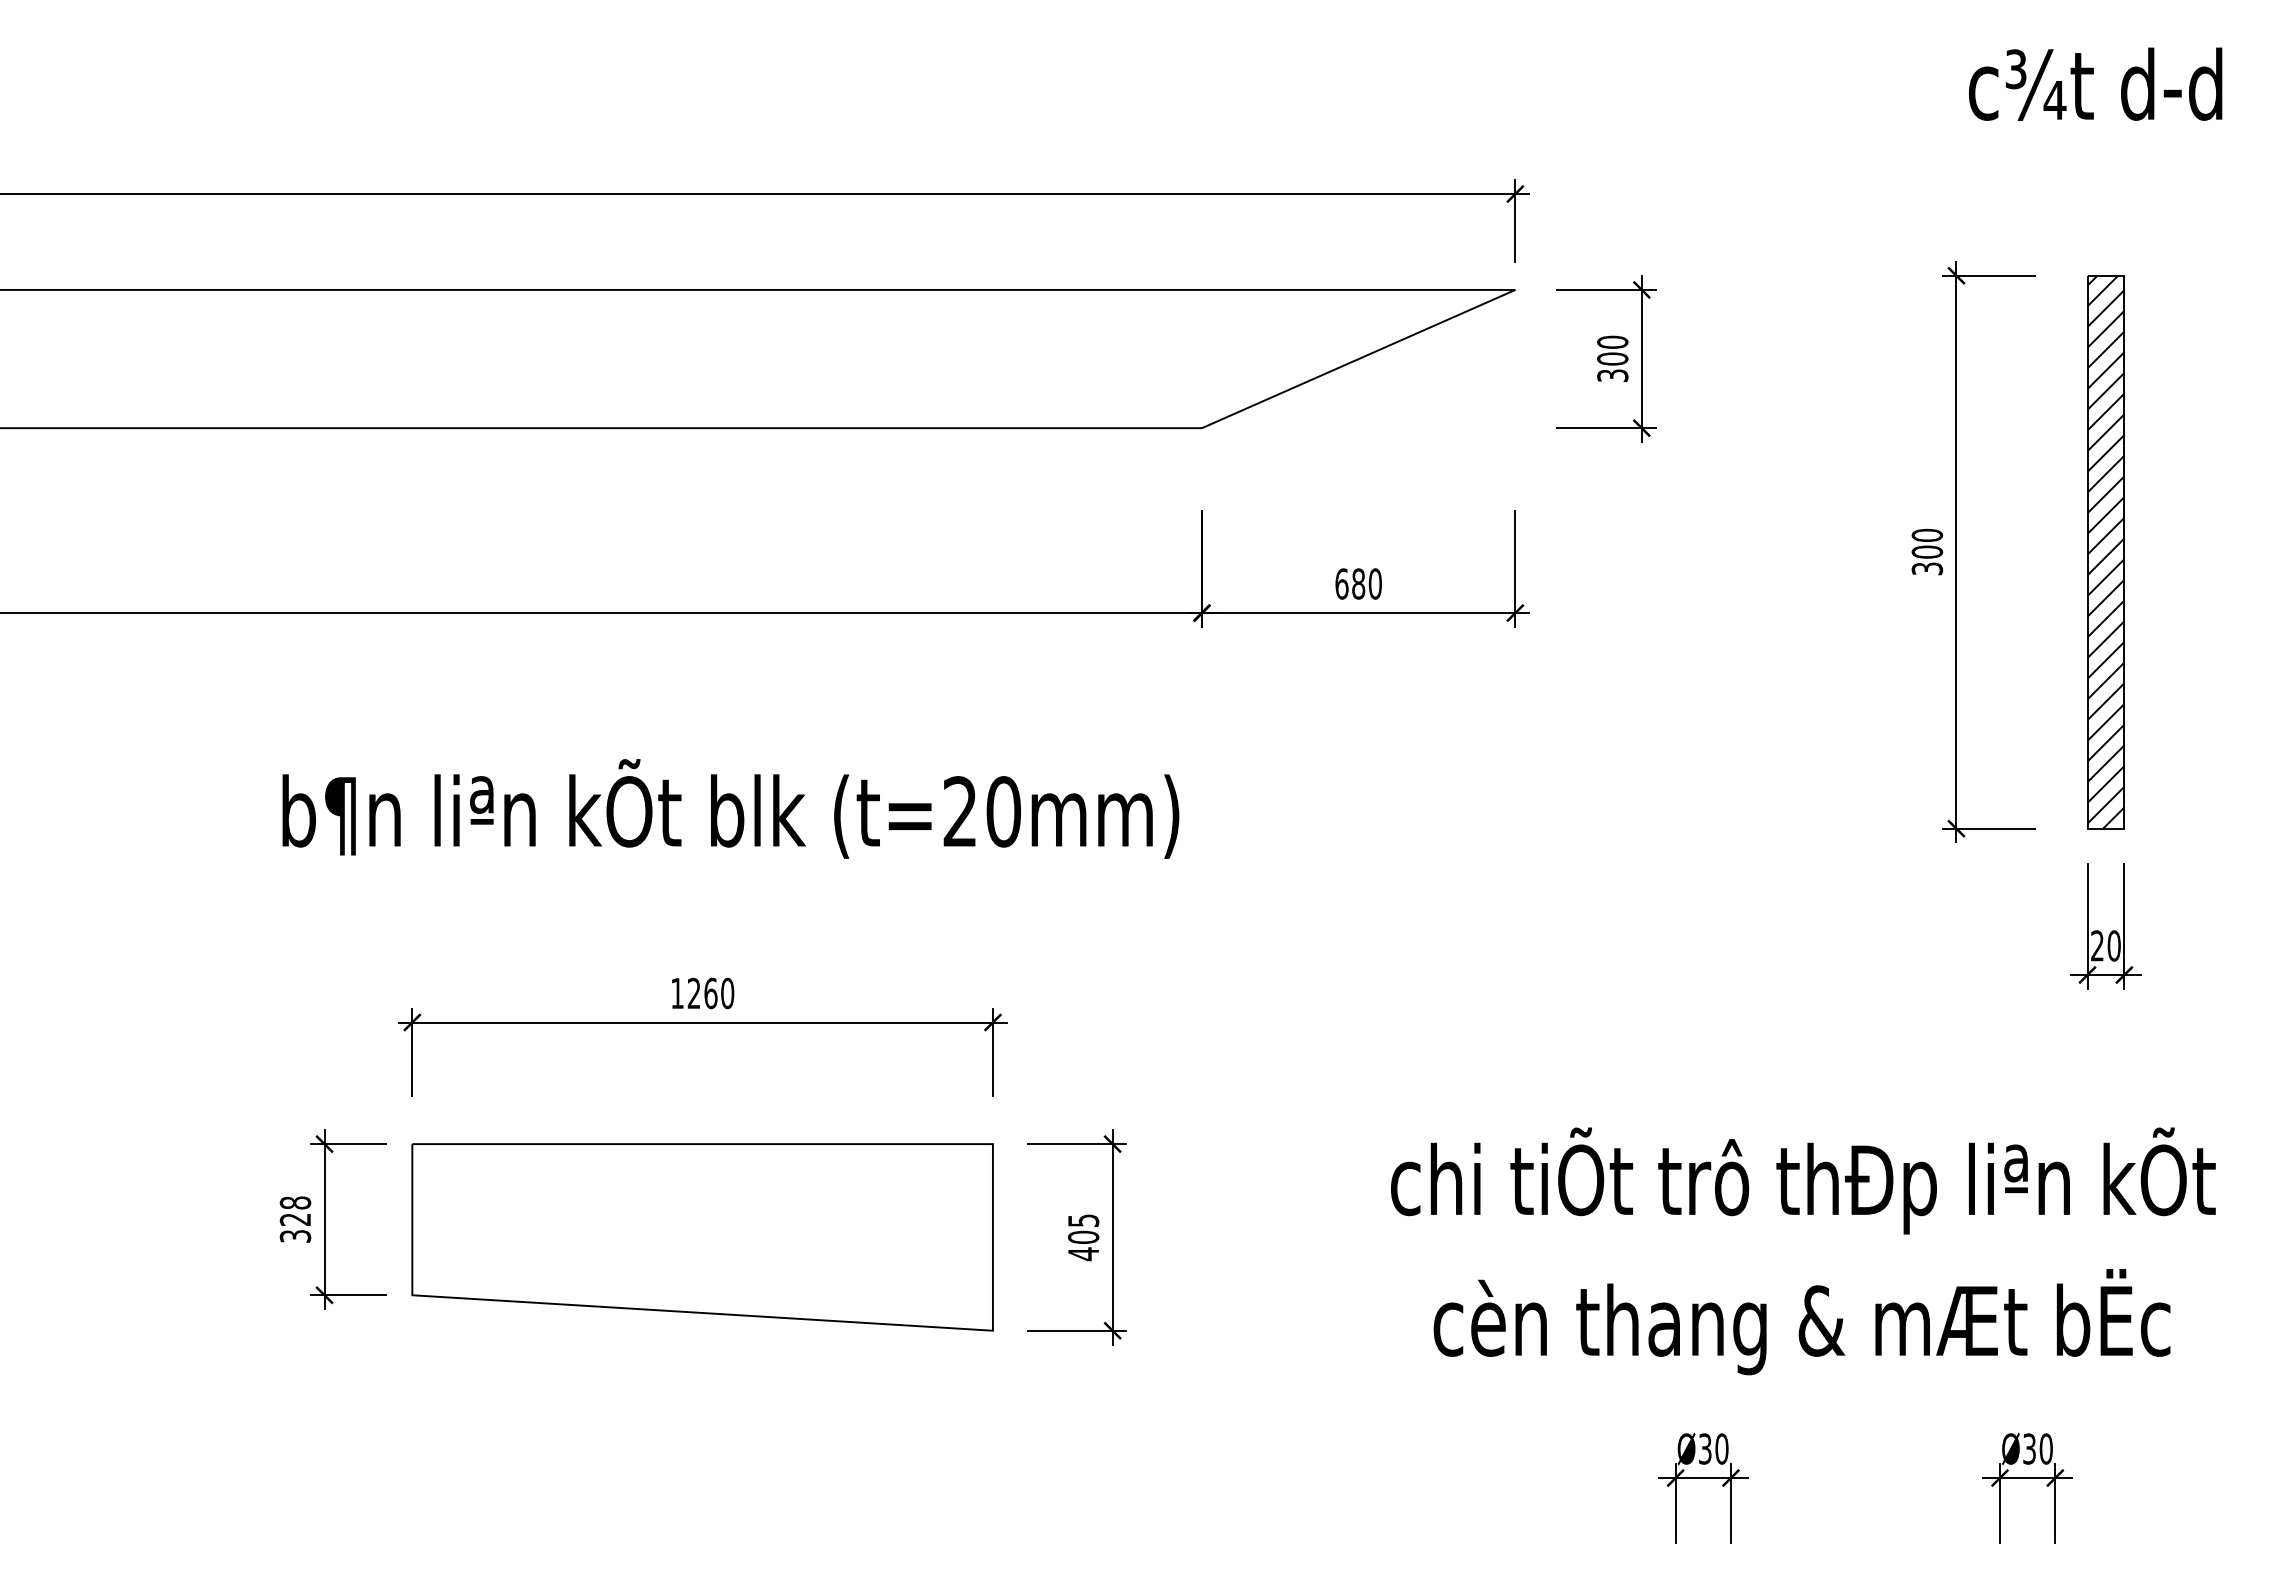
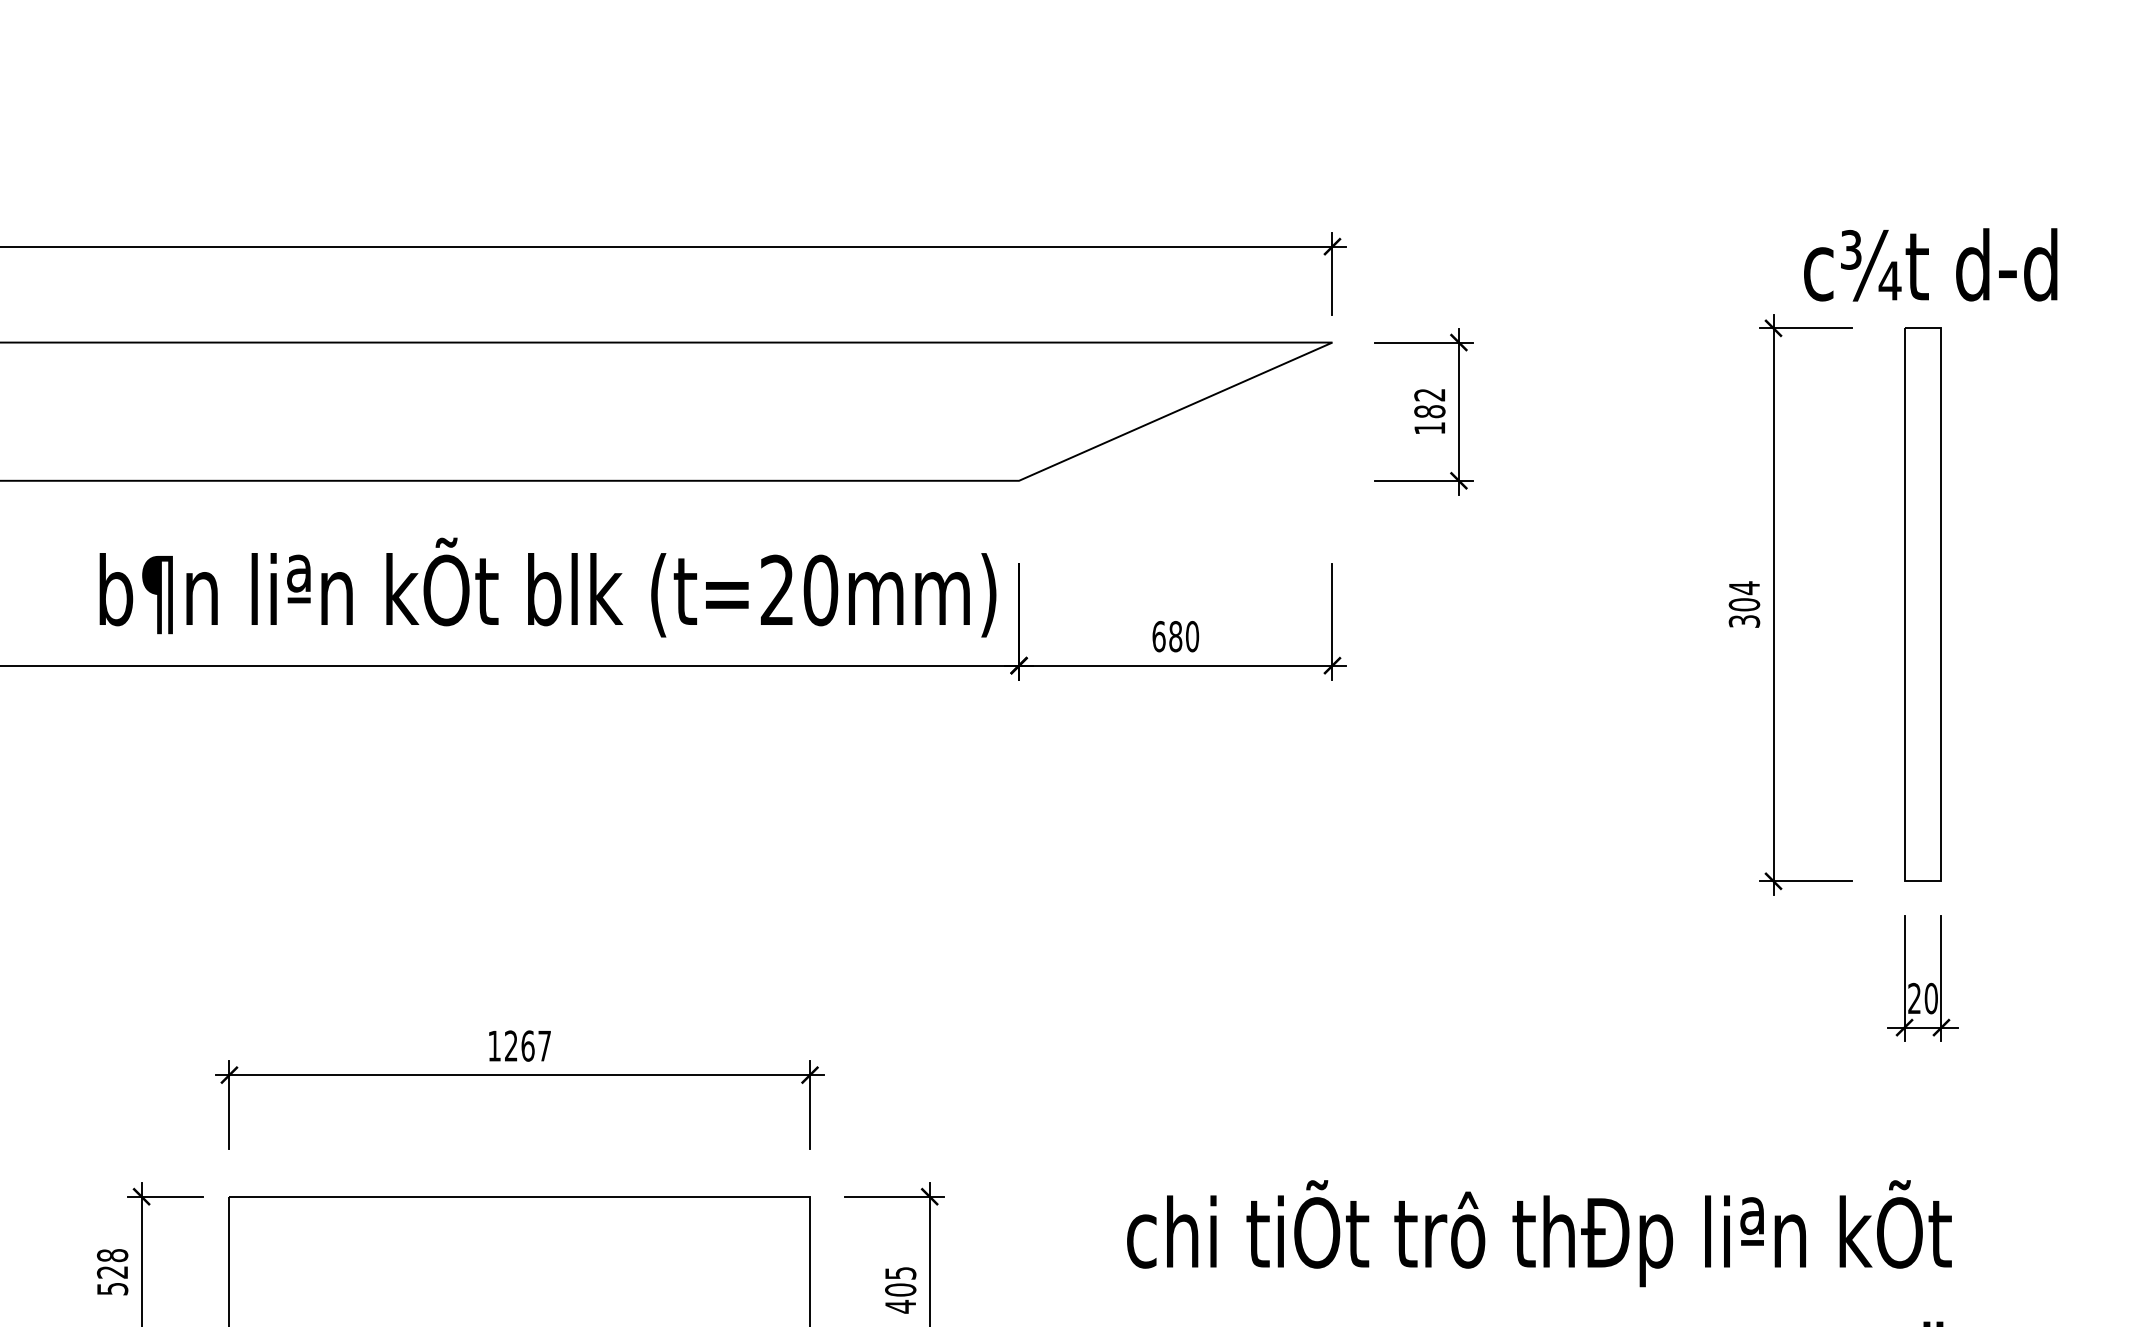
text: (2095, 83) -> (1930, 264), moved
text: (1612, 358) -> (1429, 411), 300 -> 182
text: (1927, 535) -> (1744, 588), 300 -> 304
hatch: (2105, 551) -> (1922, 604), removed
text: (730, 808) -> (547, 587), moved
text: (727, 993) -> (544, 1046), 1260 -> 1267
text: (1803, 1180) -> (1539, 1233), moved
text: (294, 1236) -> (111, 1289), 328 -> 528

